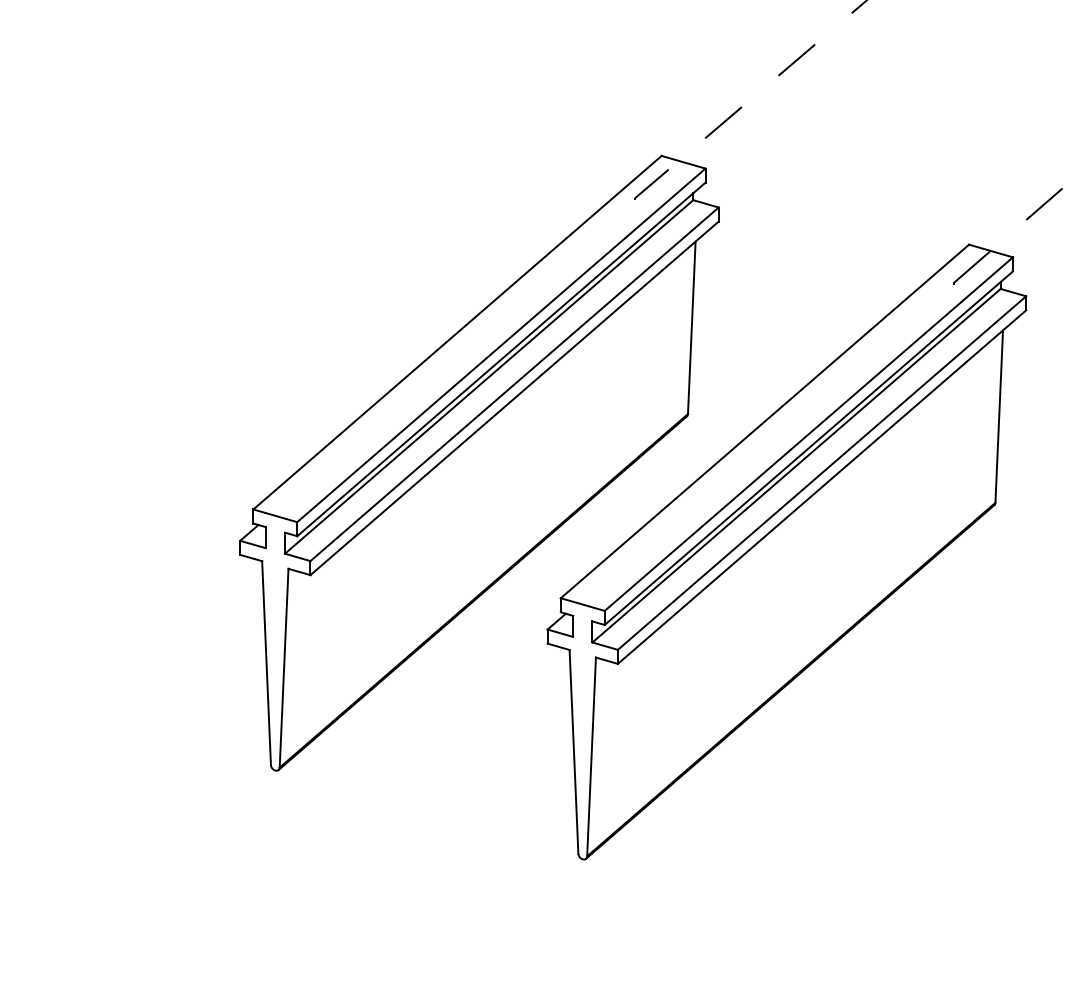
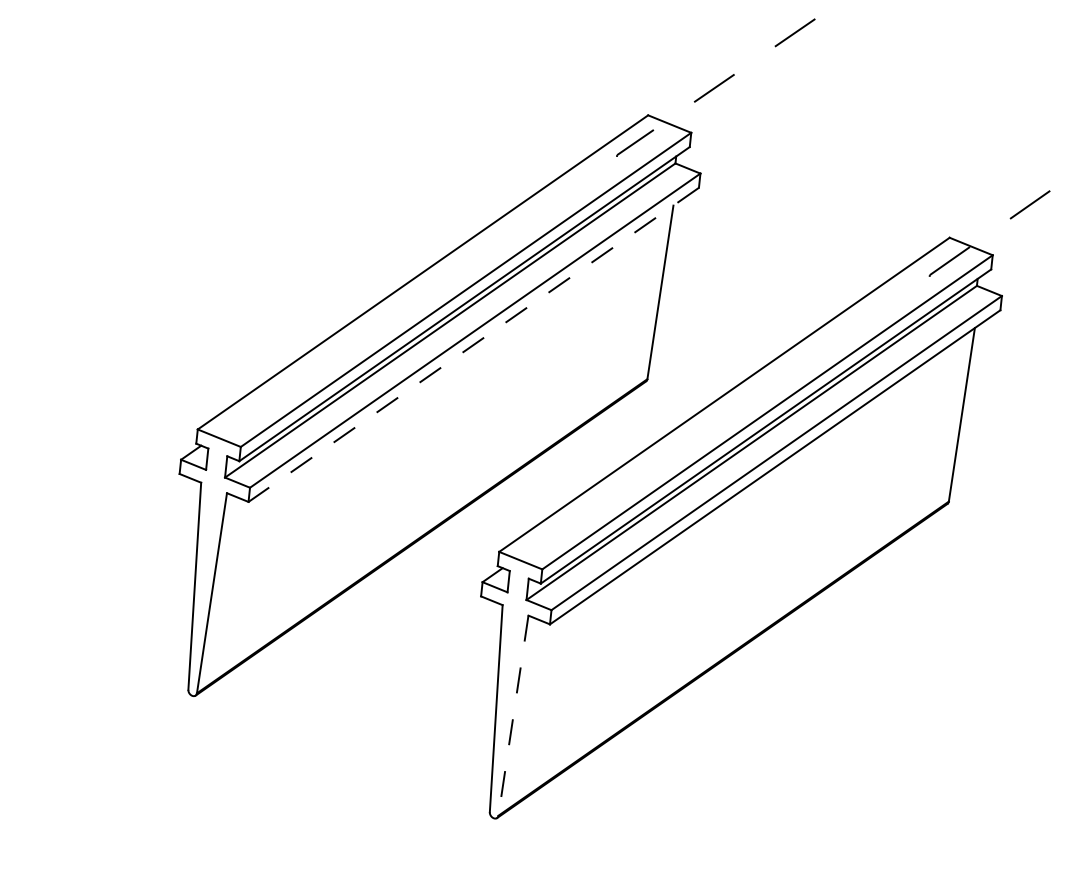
line: (514, 398) -> (473, 345), solid -> dashed
line: (591, 756) -> (513, 715), solid -> dashed

